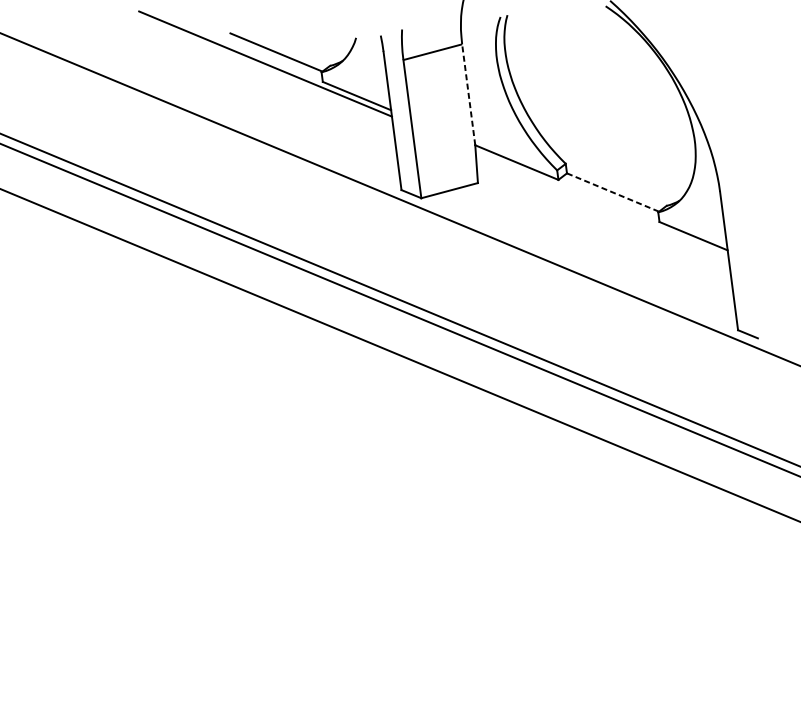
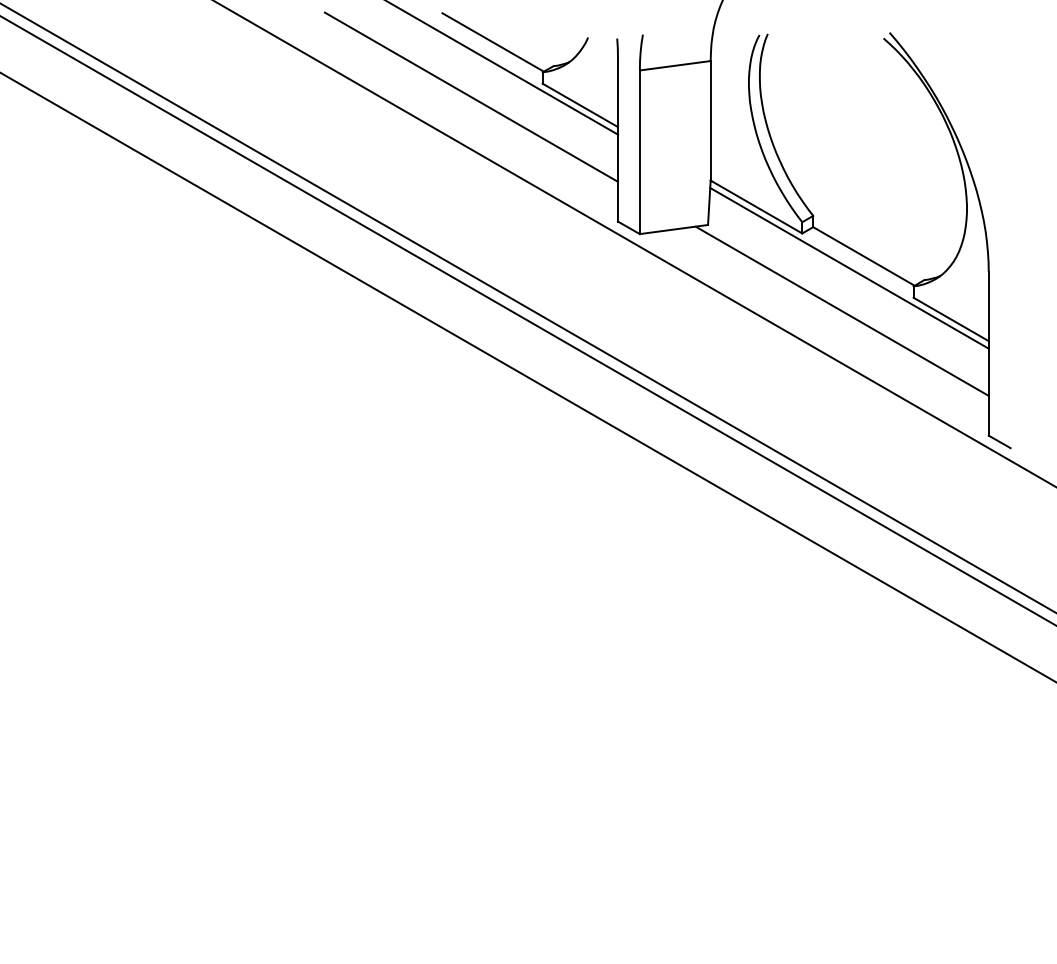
line: (468, 94) -> (710, 120), dashed -> solid
line: (263, 100) -> (470, 96), added
line: (612, 192) -> (863, 256), dashed -> solid
line: (602, 203) -> (849, 267), added
line: (600, 240) -> (841, 310), added

